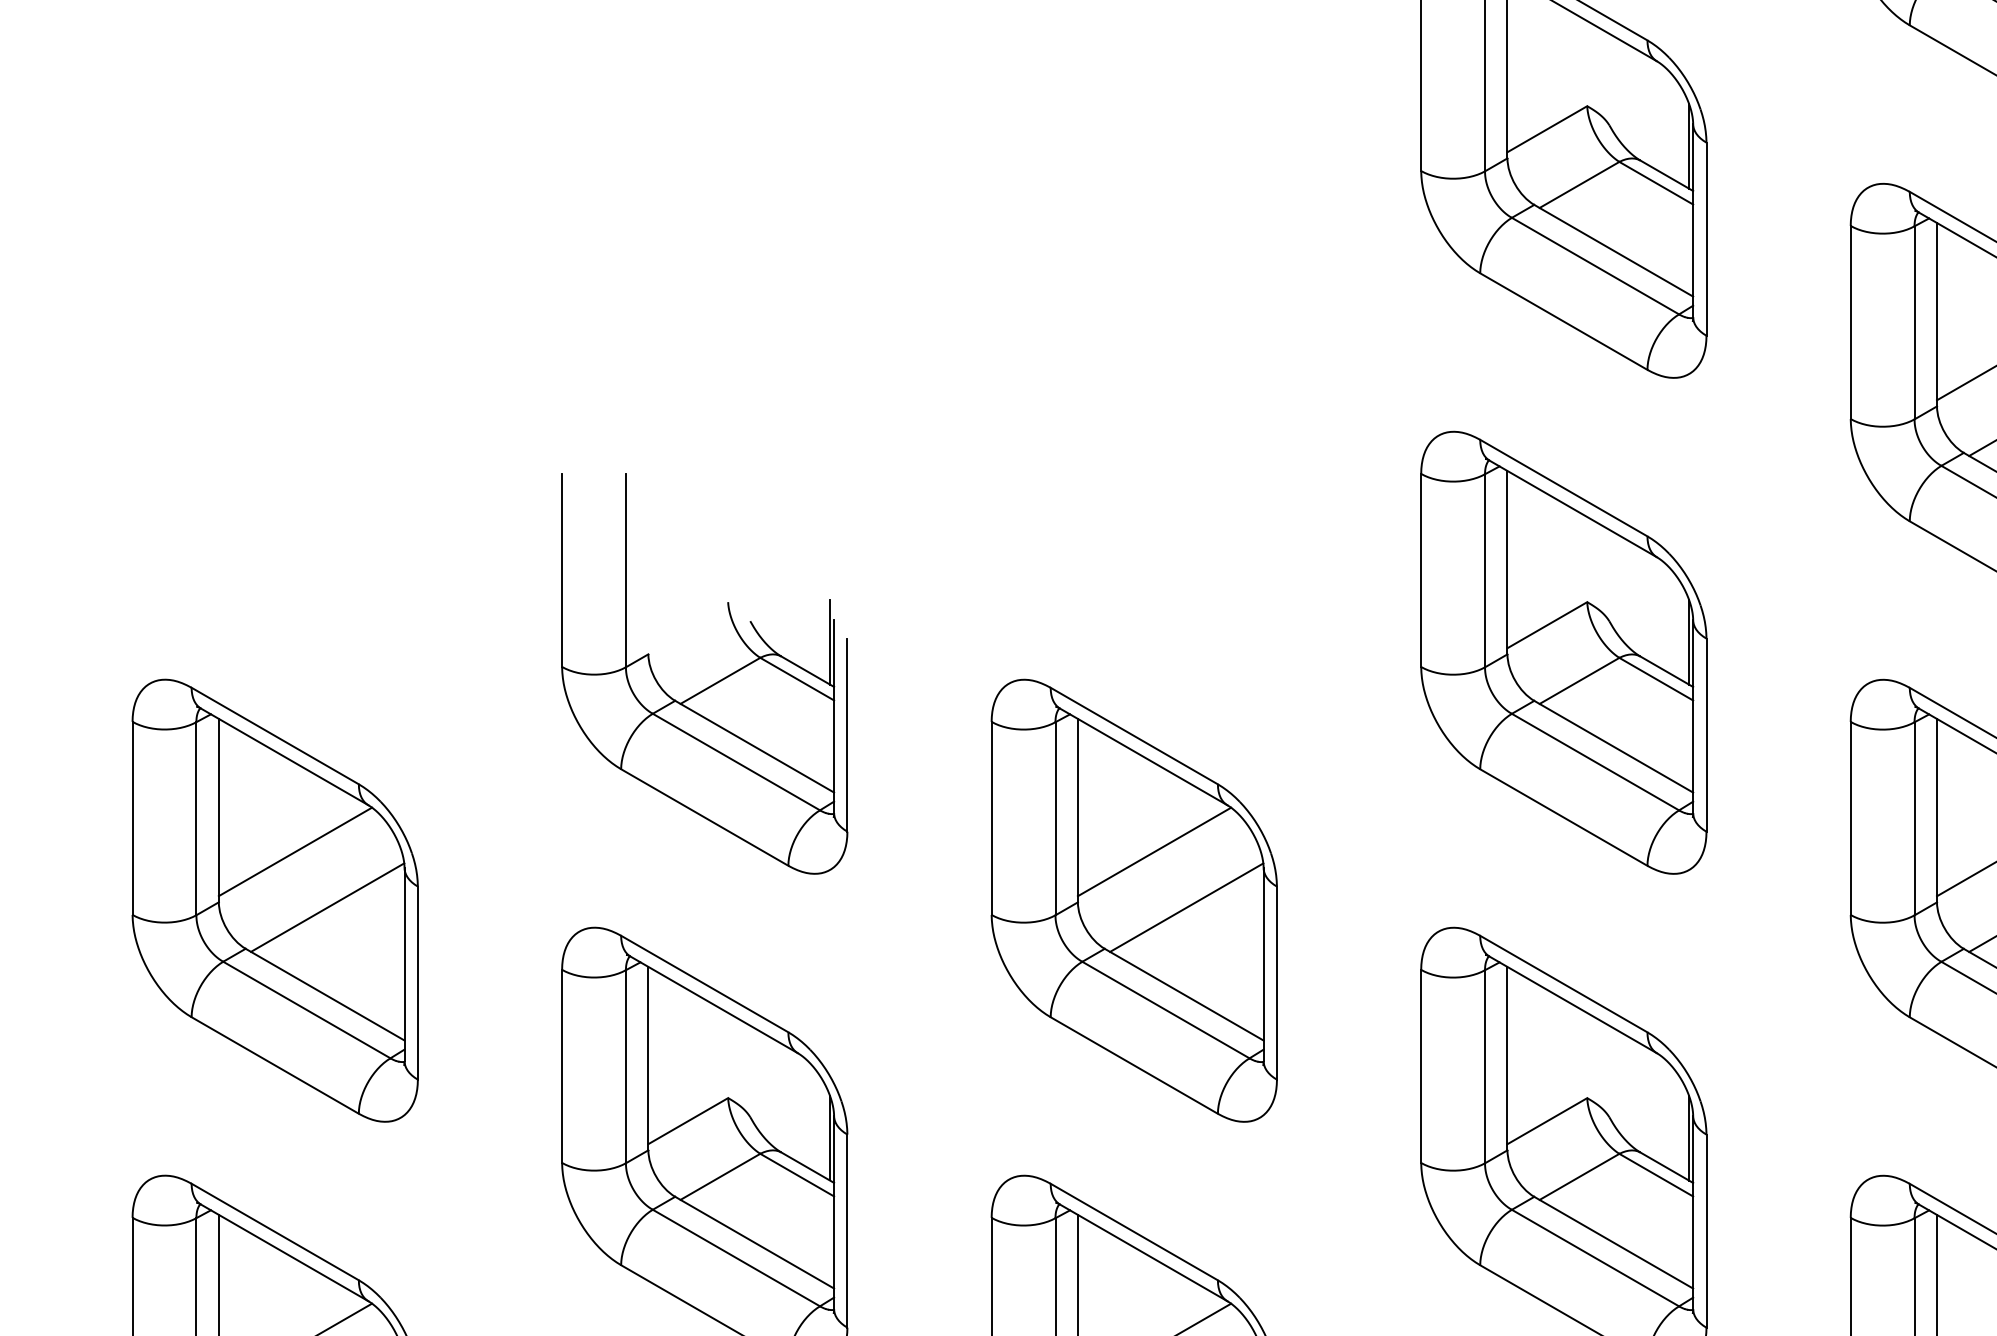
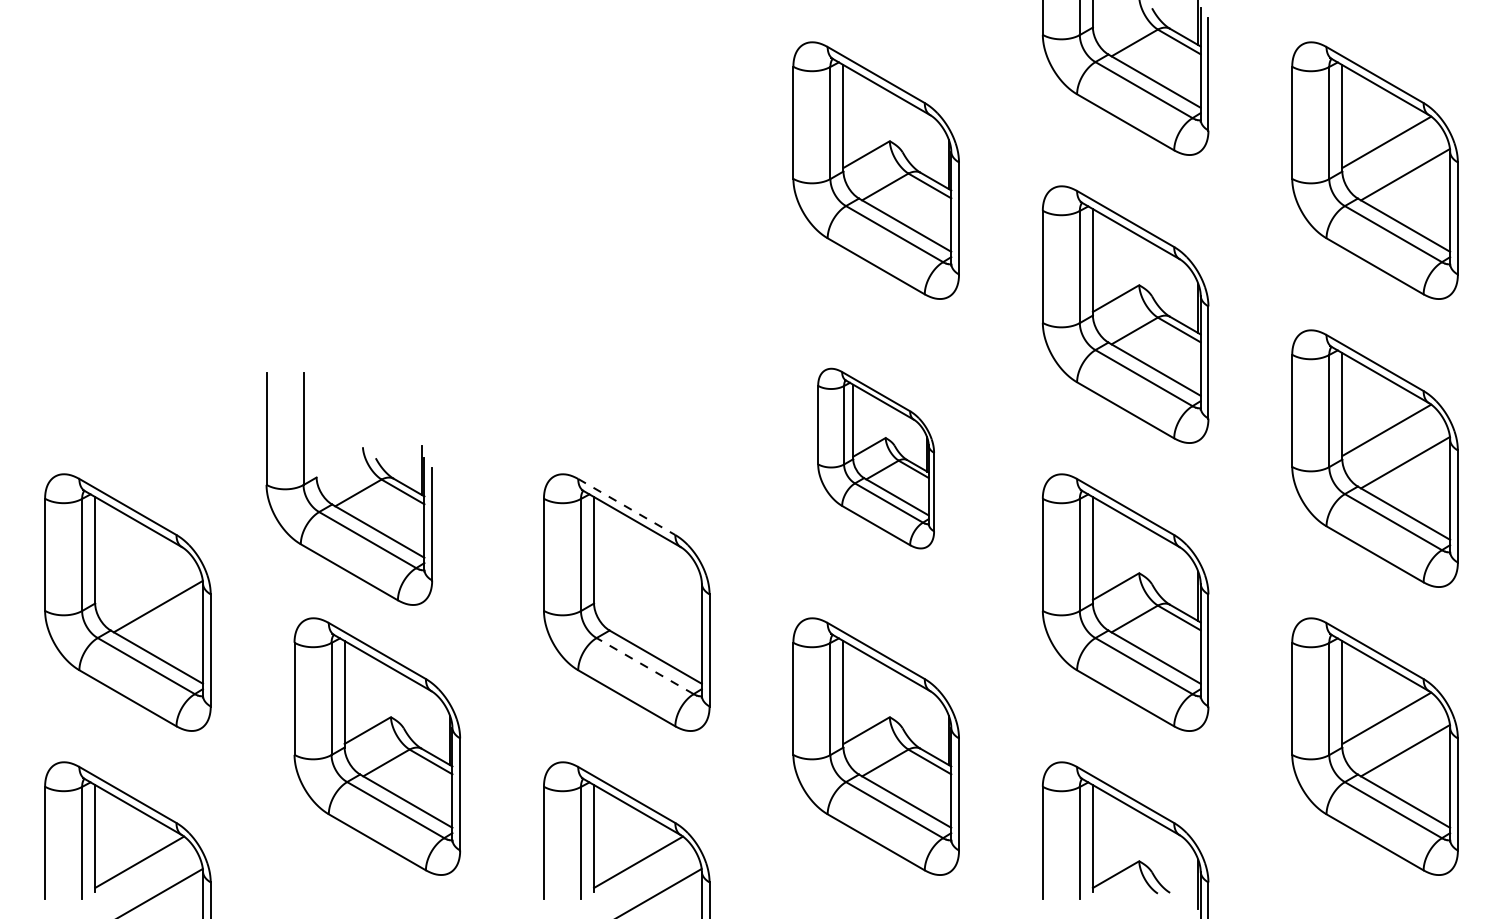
part: (1562, 652) -> (875, 458), size x0.7
part: (711, 683) -> (353, 494), moved
line: (1135, 736) -> (627, 507), solid -> dashed
line: (295, 850) -> (139, 573), removed
line: (1154, 850) -> (638, 573), removed
line: (1185, 907) -> (656, 606), removed
line: (1164, 1009) -> (644, 665), solid -> dashed

